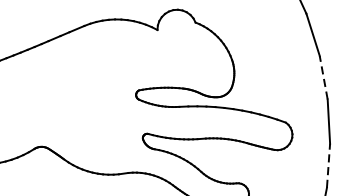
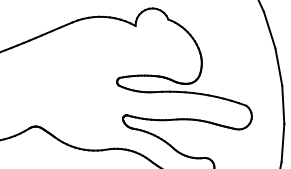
line: (323, 77) -> (278, 66), dashed -> solid
line: (329, 165) -> (283, 142), dashed -> solid

